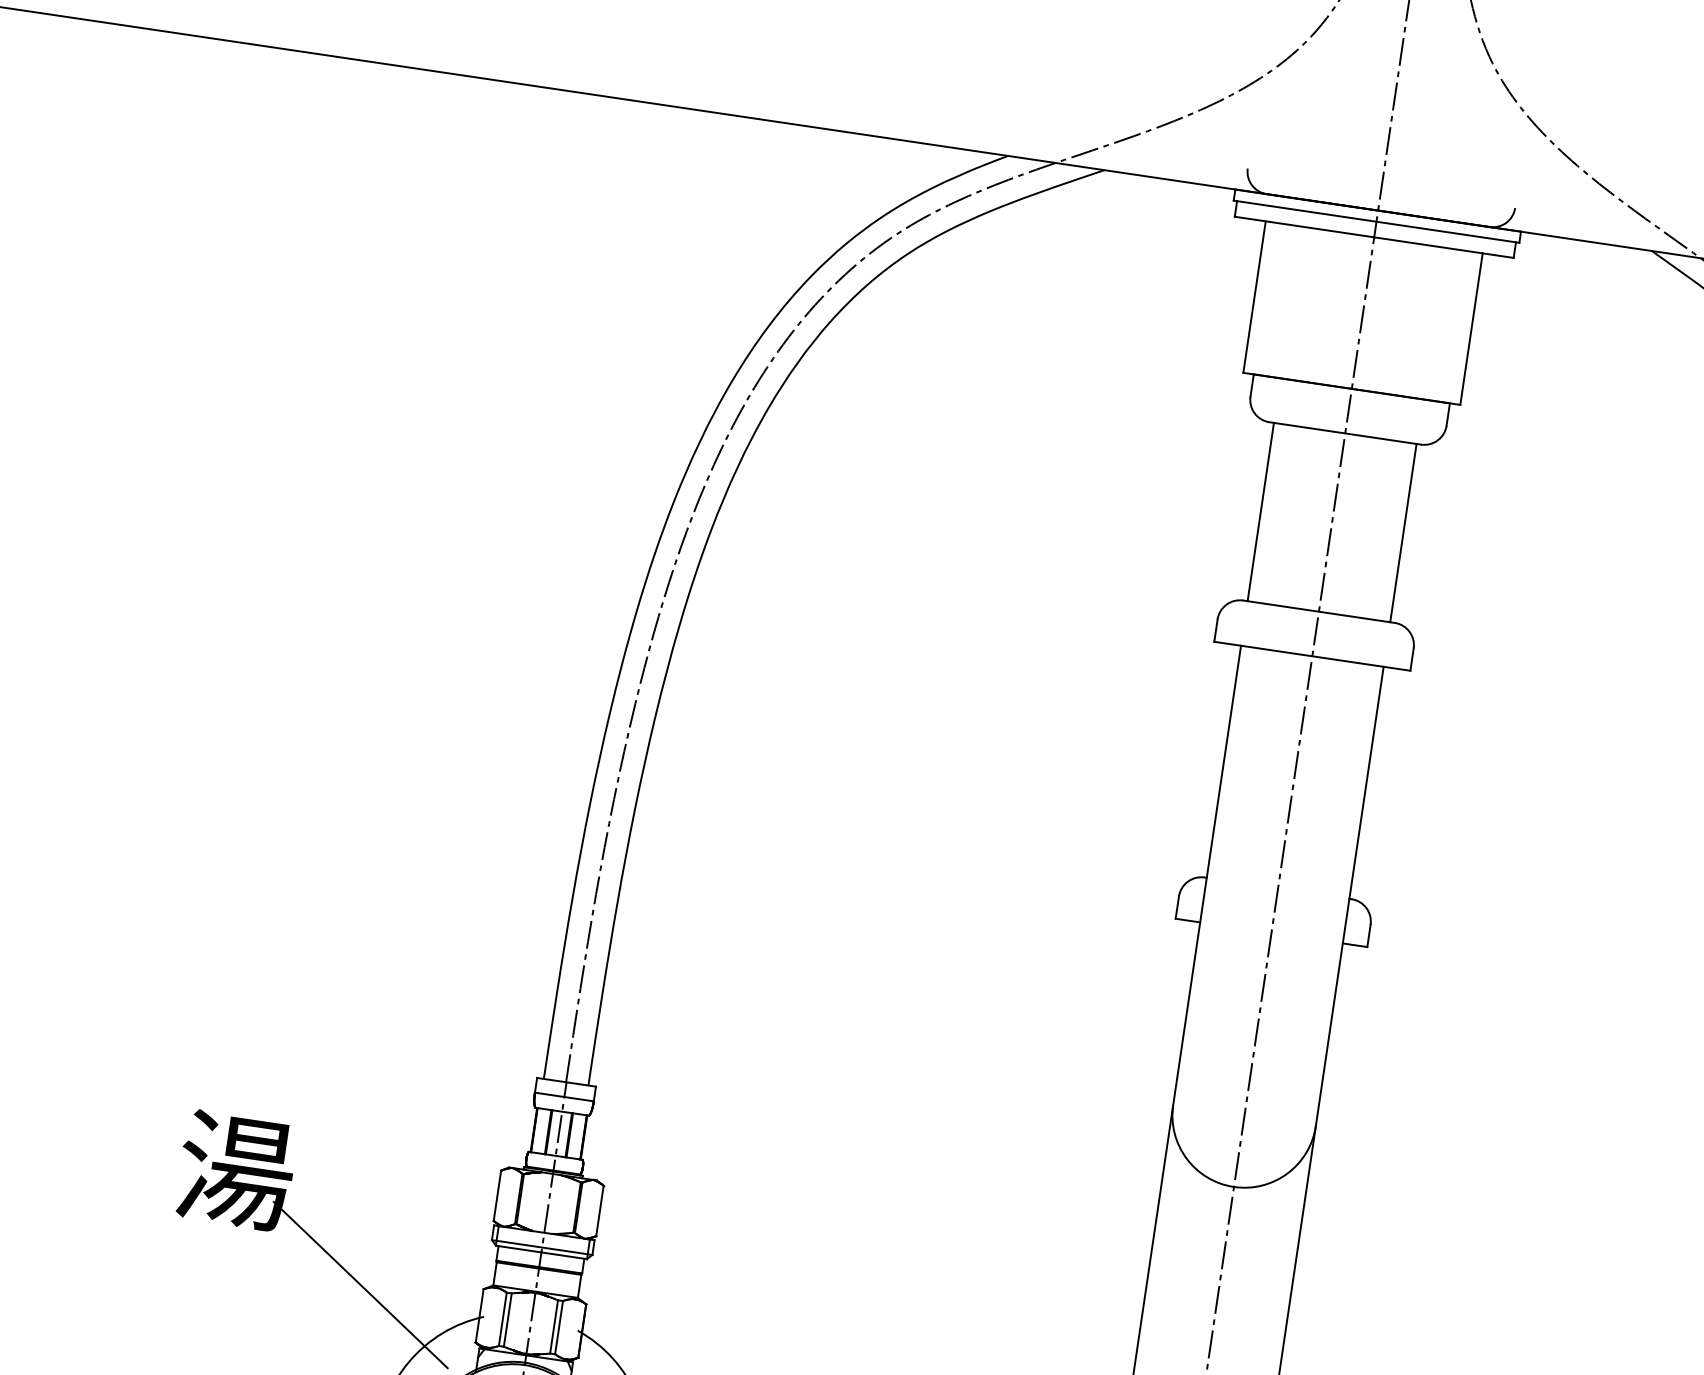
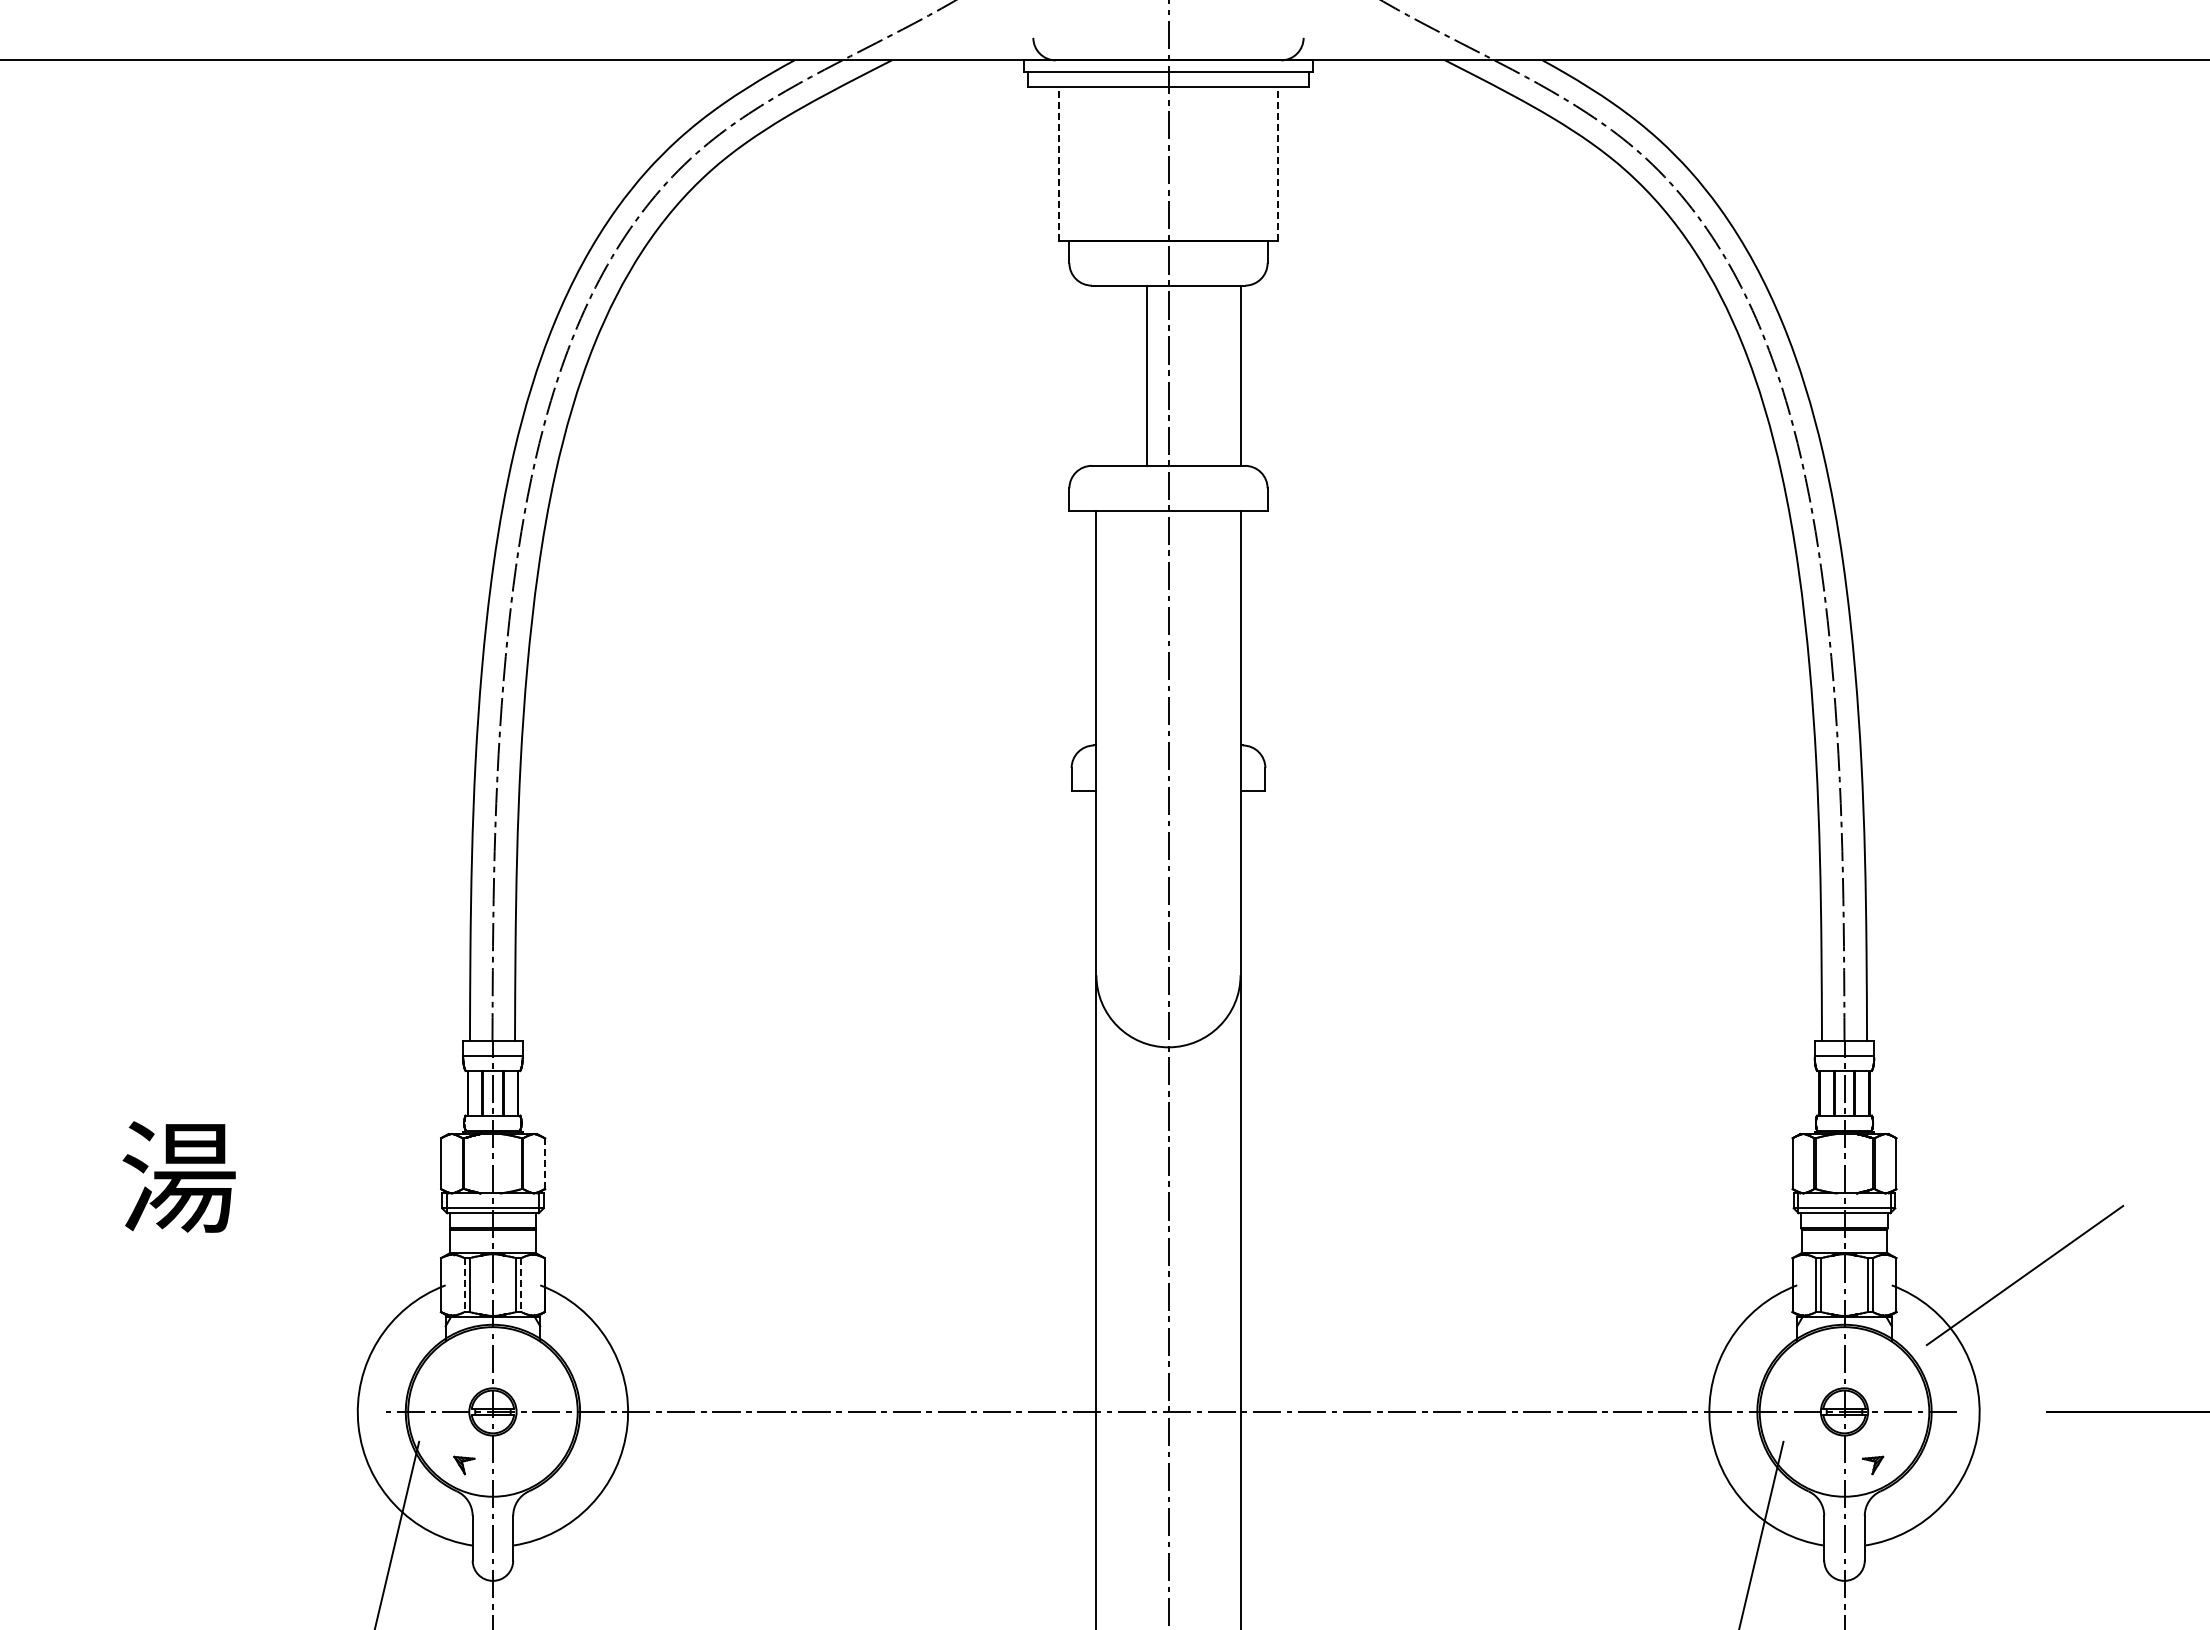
line: (1254, 297) -> (1058, 164), solid -> dashed
line: (1471, 329) -> (1278, 164), solid -> dashed
line: (1260, 511) -> (1147, 375), moved
line: (599, 1211) -> (544, 1164), solid -> dashed
line: (360, 1284) -> (318, 1271), removed
line: (502, 1319) -> (464, 1285), solid -> dashed
line: (559, 1328) -> (521, 1285), solid -> dashed

